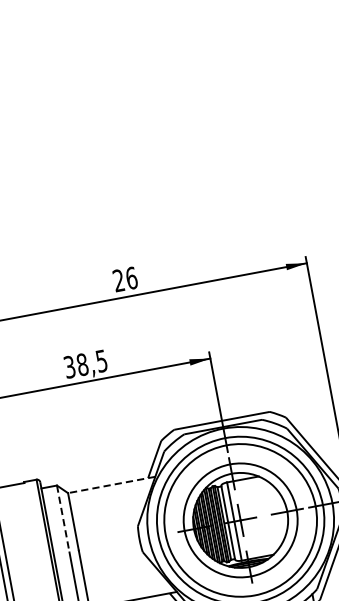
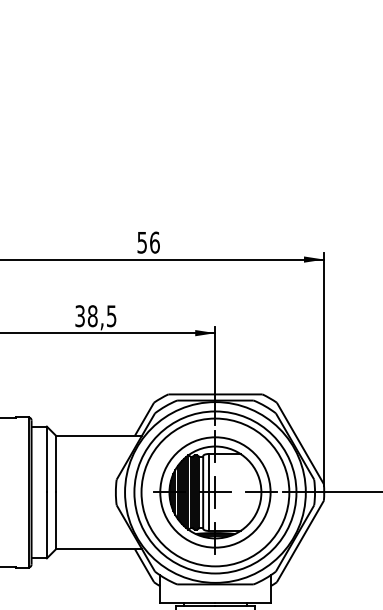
text: (118, 280) -> (141, 242), 26 -> 56
line: (112, 484) -> (99, 435), dashed -> solid
line: (62, 519) -> (46, 459), dashed -> solid

